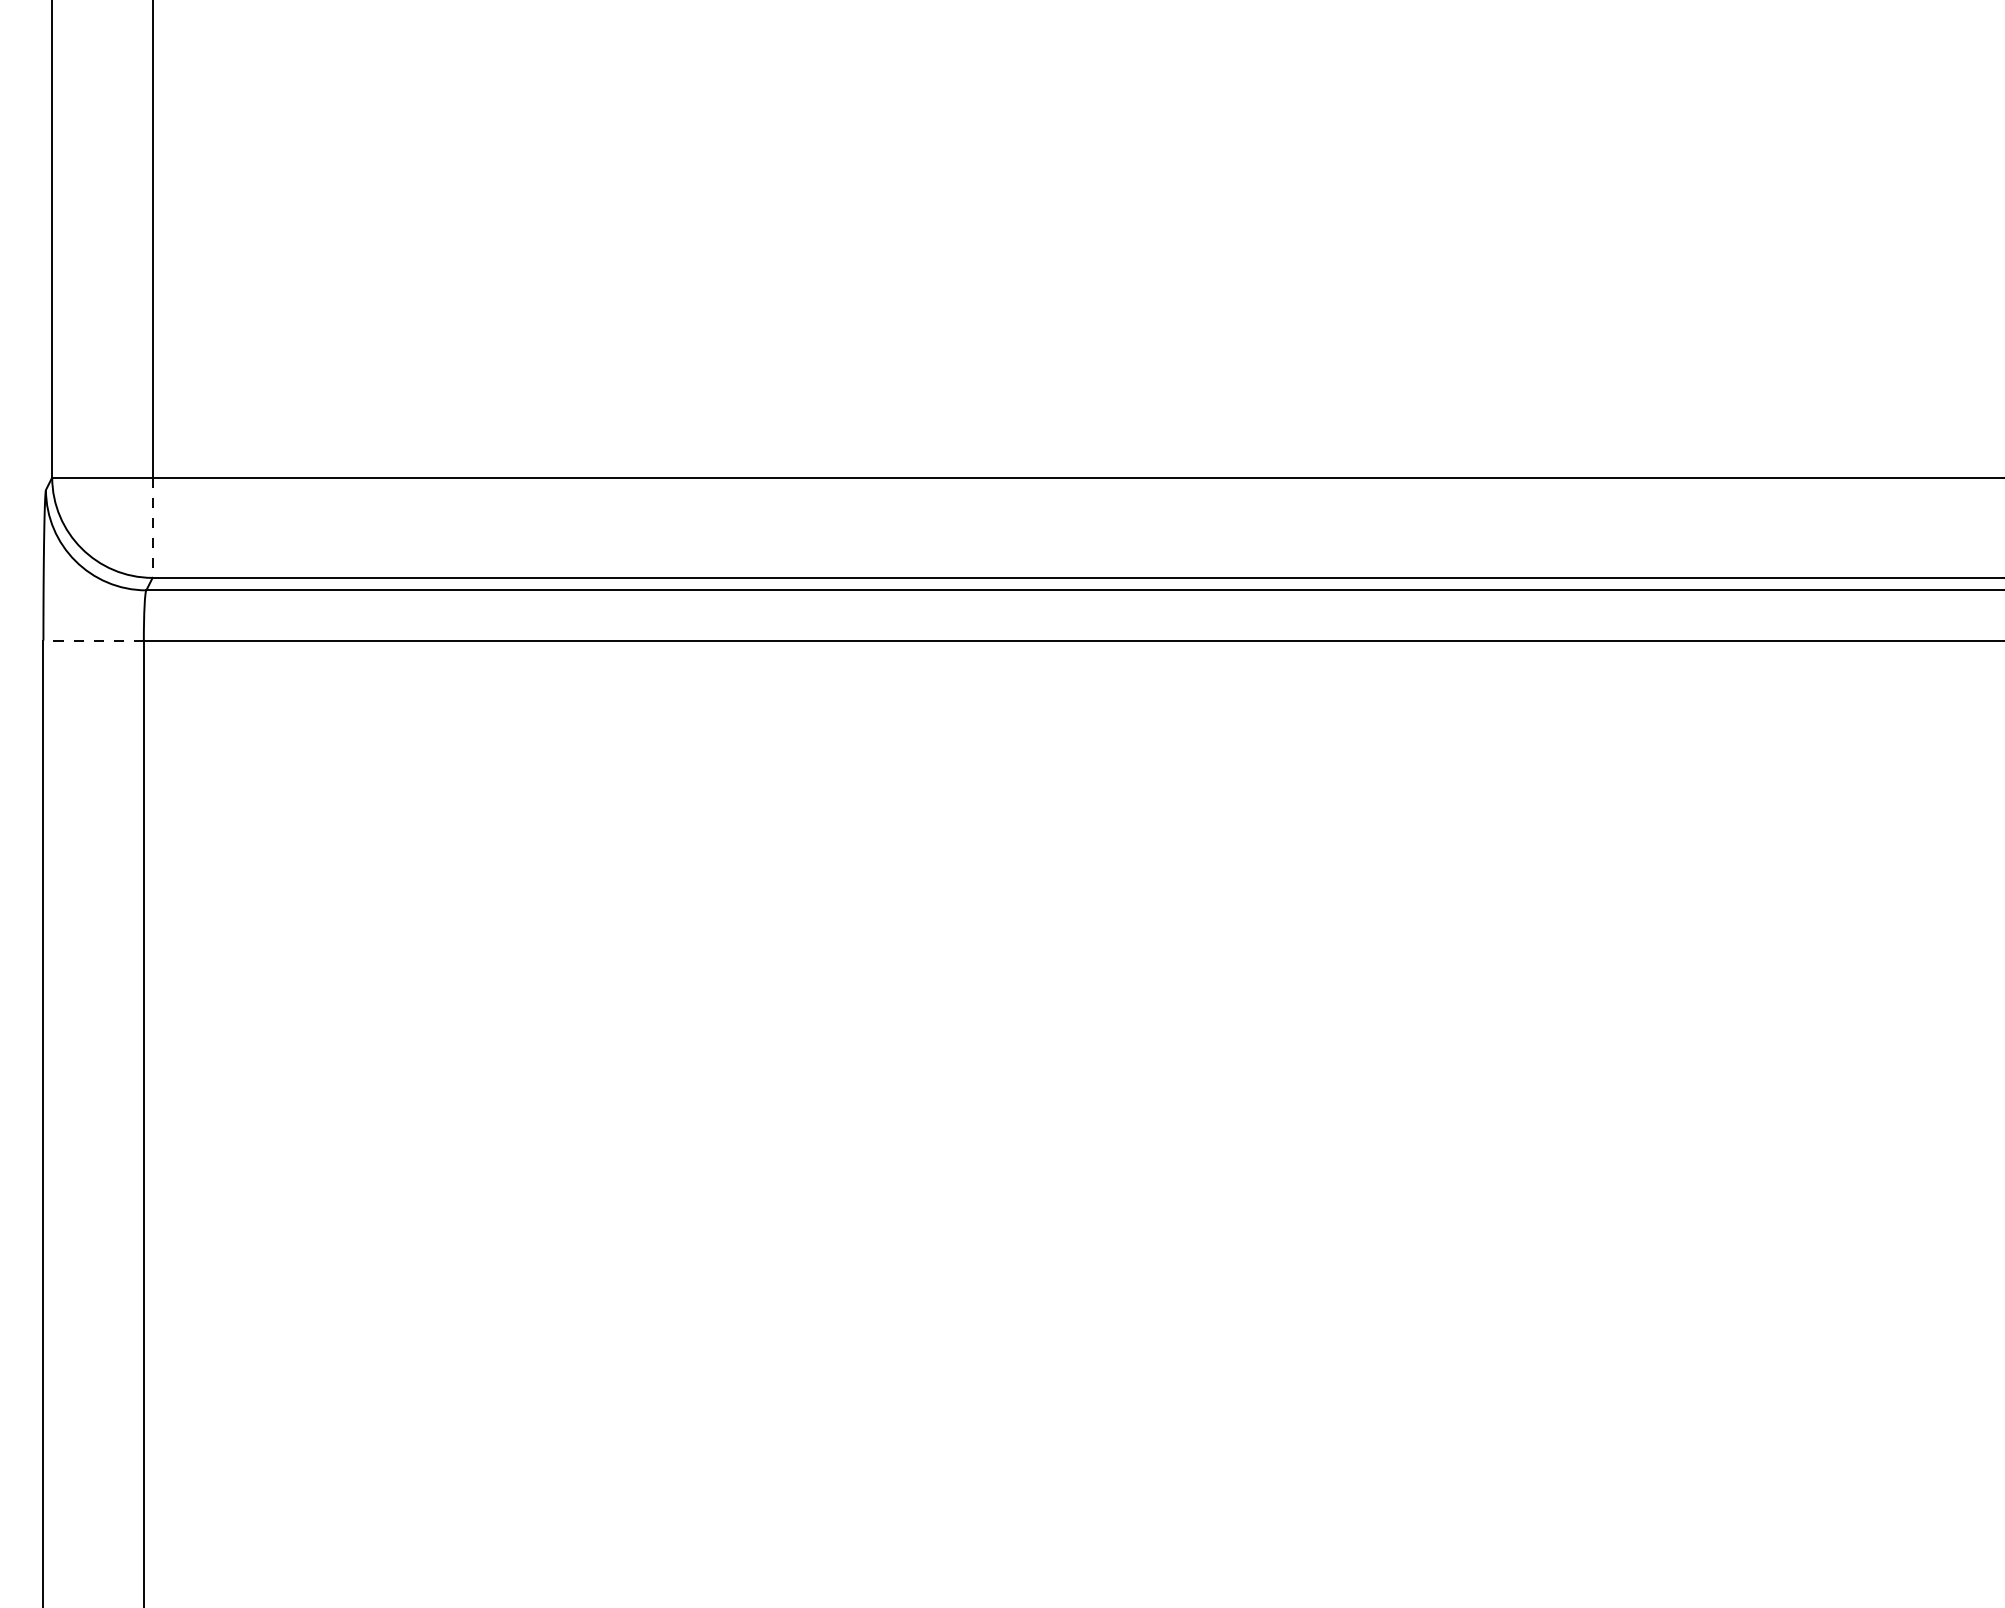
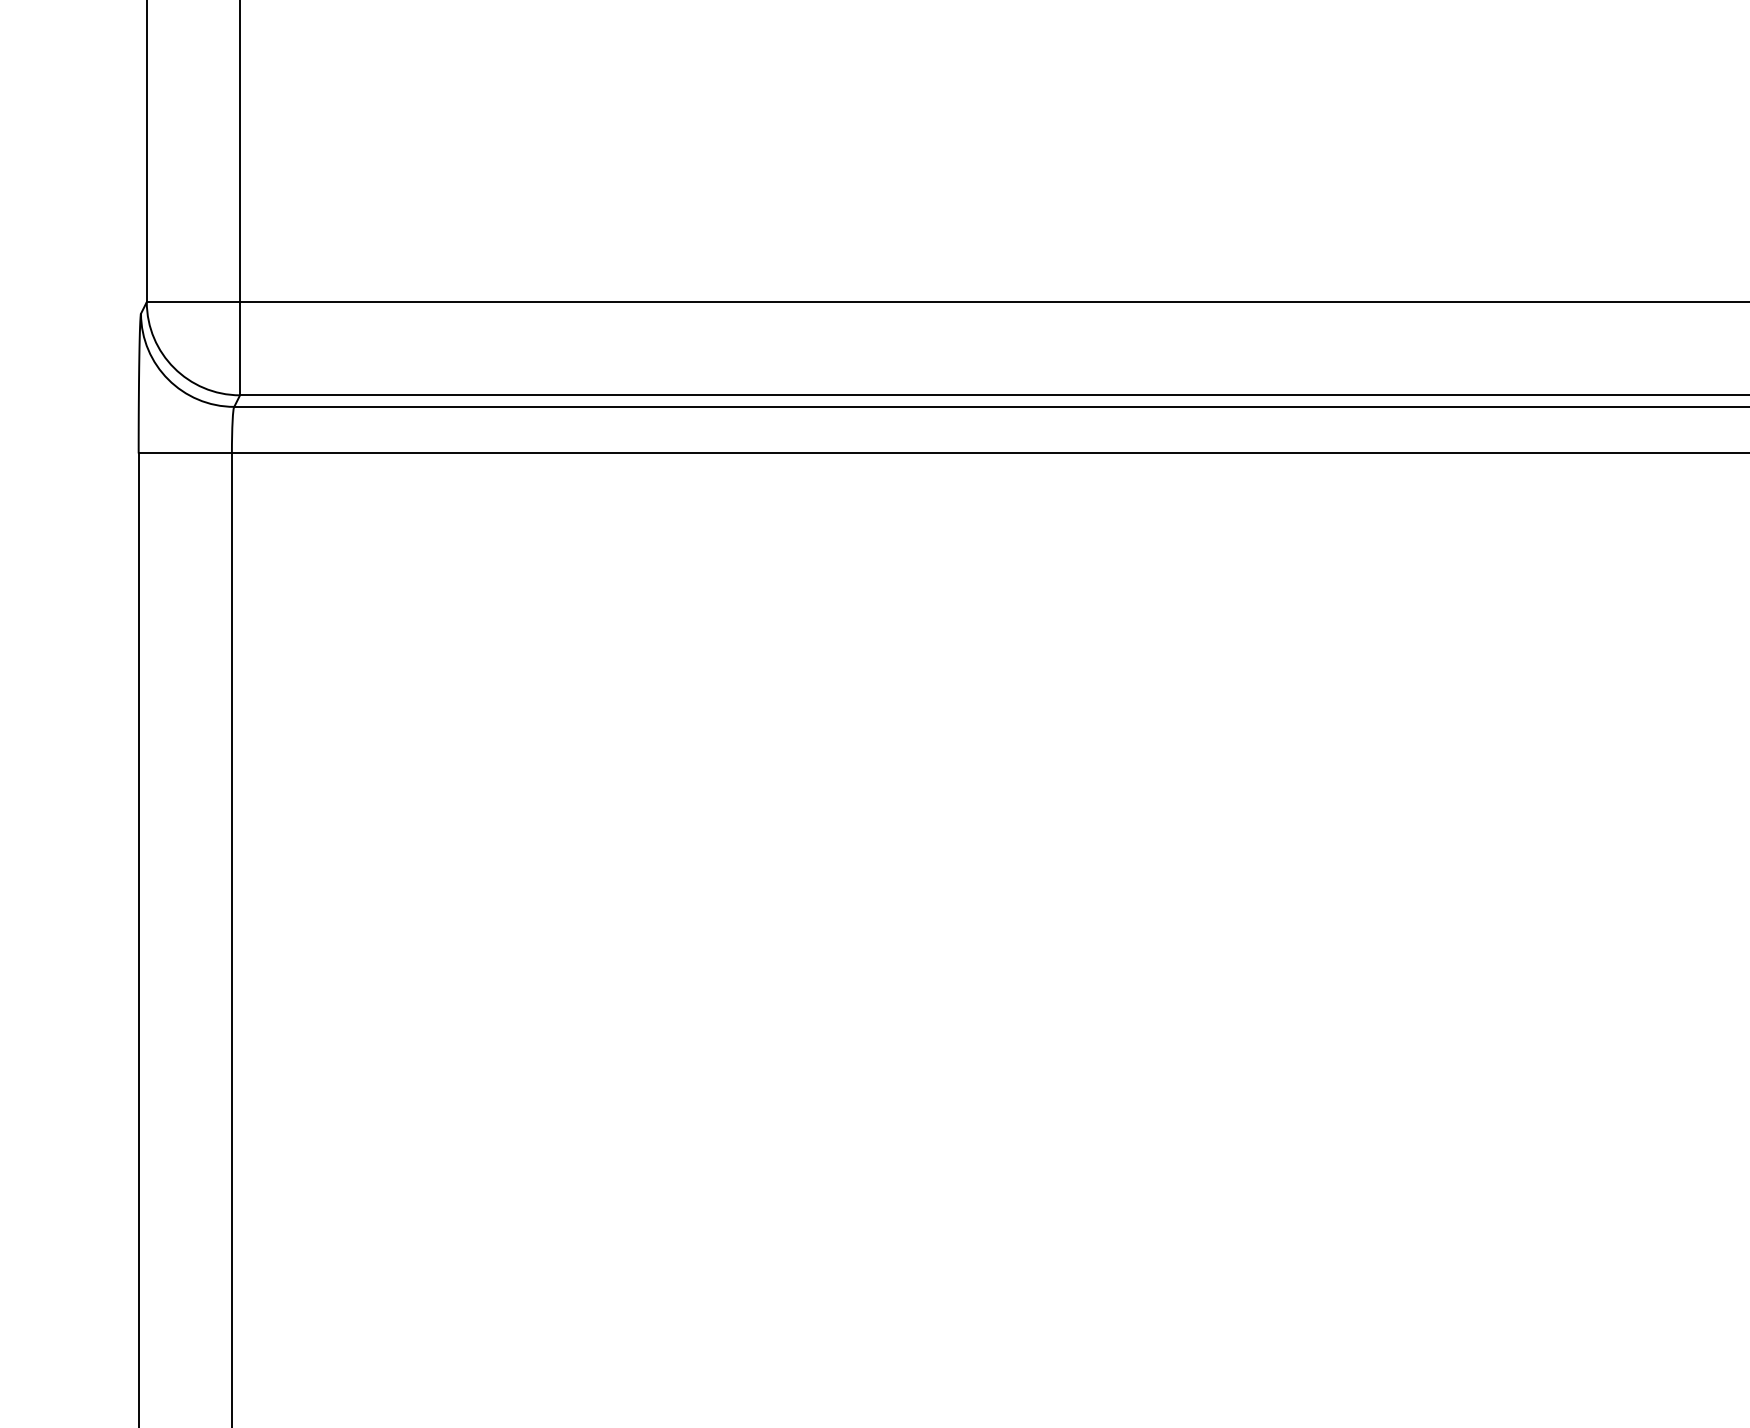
line: (152, 528) -> (239, 349), dashed -> solid
line: (93, 640) -> (185, 453), dashed -> solid

